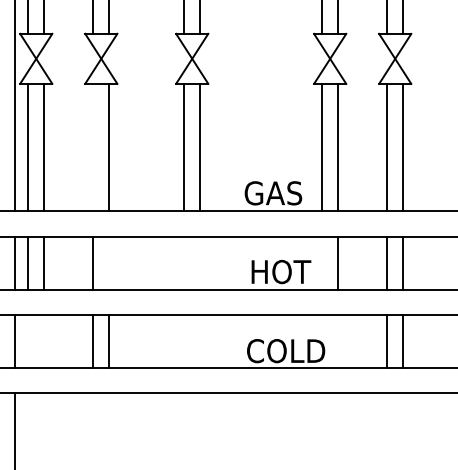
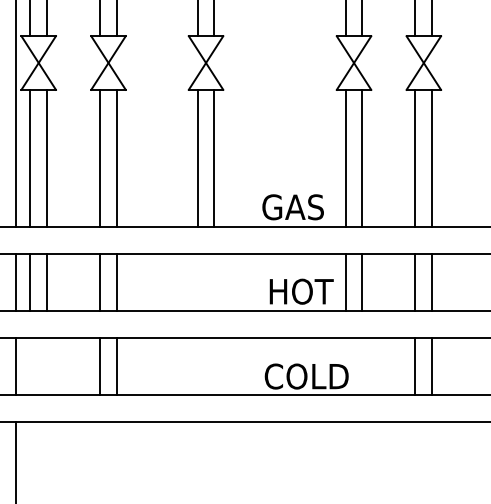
line: (93, 147) -> (100, 158), added
line: (109, 262) -> (117, 281), added
line: (322, 262) -> (345, 281), added

